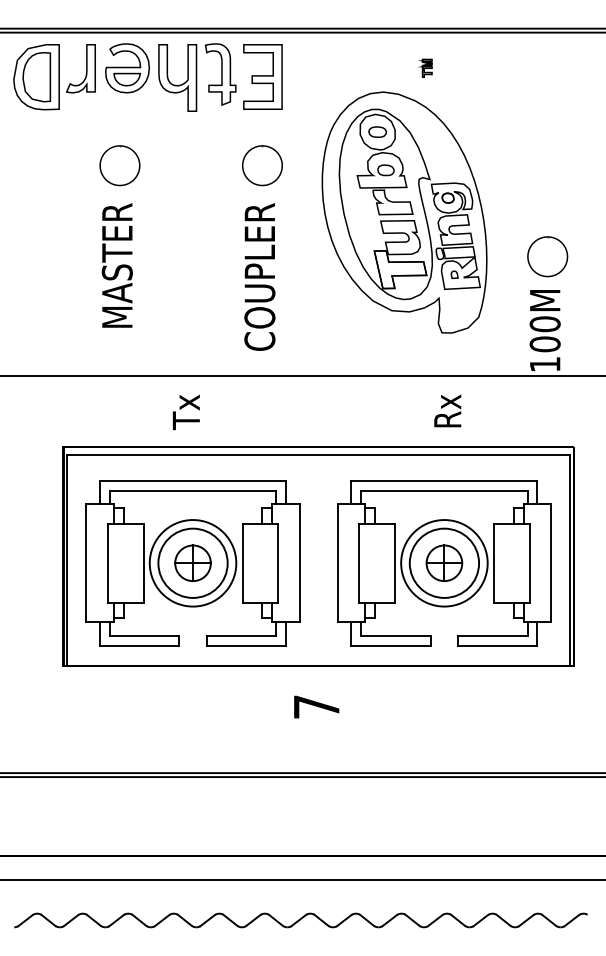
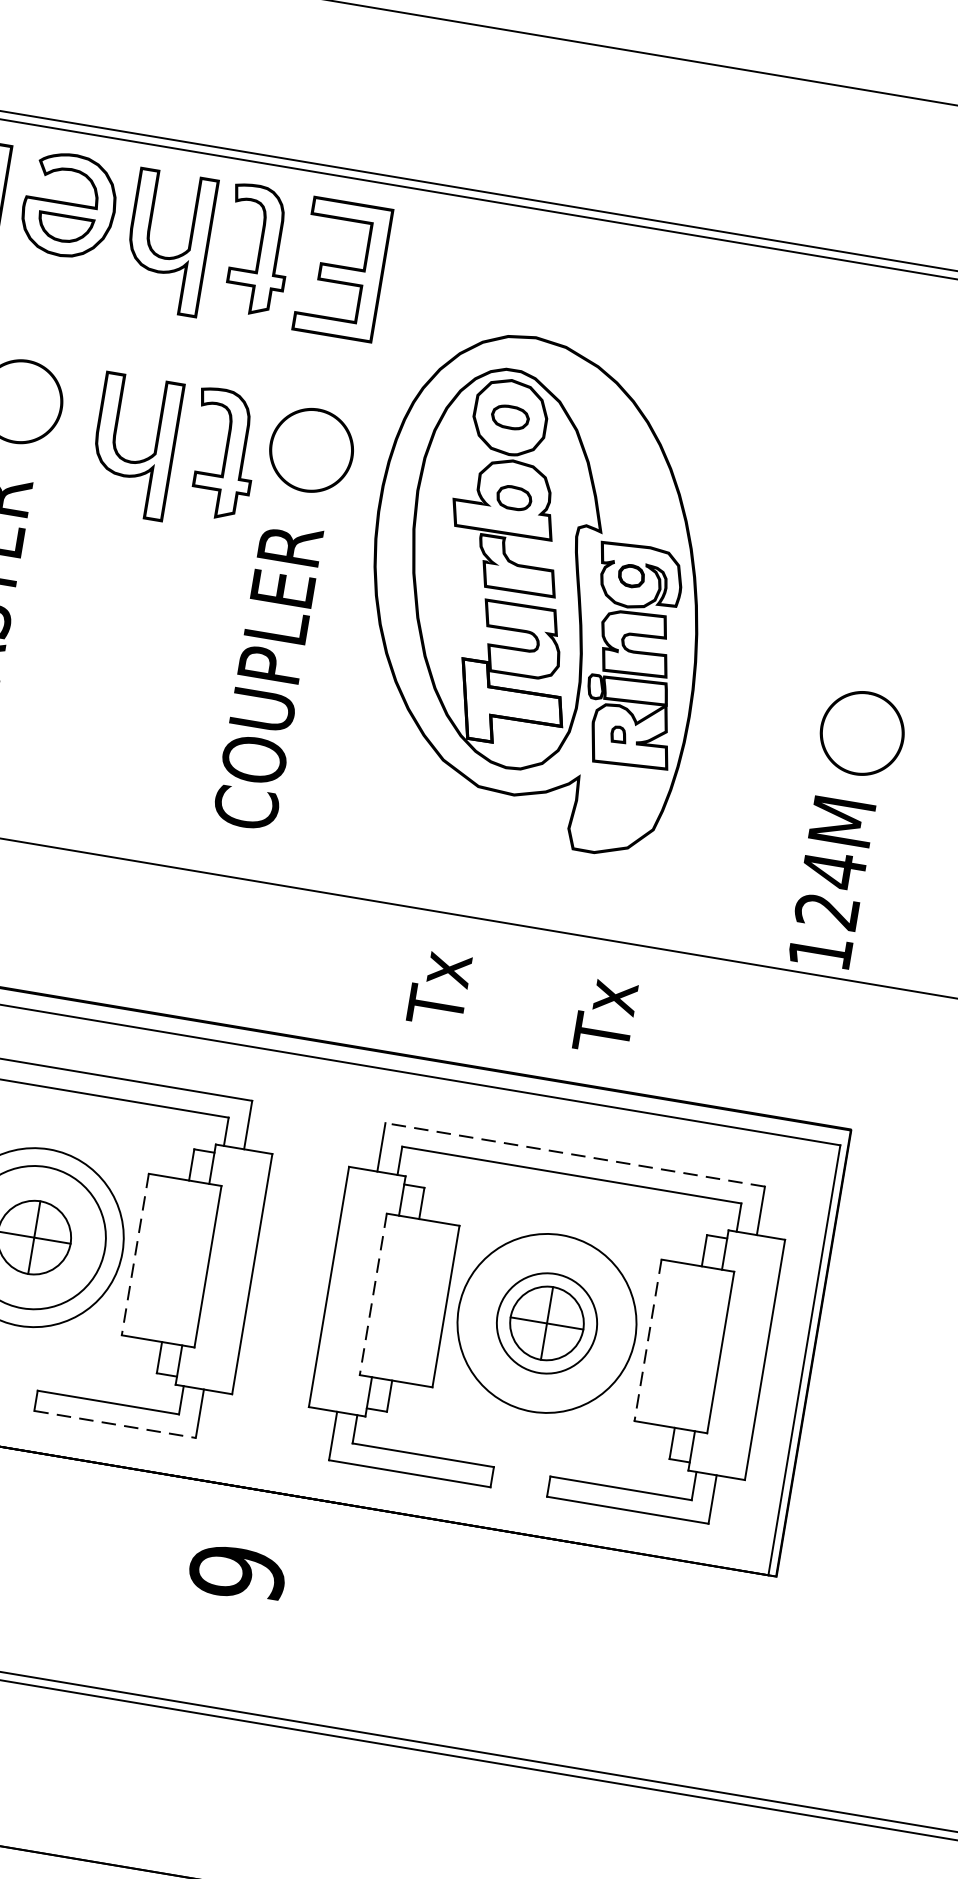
part: (425, 67) -> (677, 305), removed
part: (197, 177) -> (175, 452), added
part: (404, 212) -> (537, 590), moved
text: (544, 334) -> (829, 890), 100M -> 124M
text: (186, 412) -> (439, 989), moved
text: (447, 412) -> (604, 1016), Rx -> Tx
line: (443, 480) -> (573, 1154), solid -> dashed
circle: (444, 562) -> (547, 1321), size x0.7
line: (242, 563) -> (135, 1254), solid -> dashed
line: (359, 563) -> (373, 1294), solid -> dashed
line: (493, 563) -> (647, 1340), solid -> dashed
line: (246, 645) -> (115, 1423), solid -> dashed
text: (316, 707) -> (236, 1573), 7 -> 9

